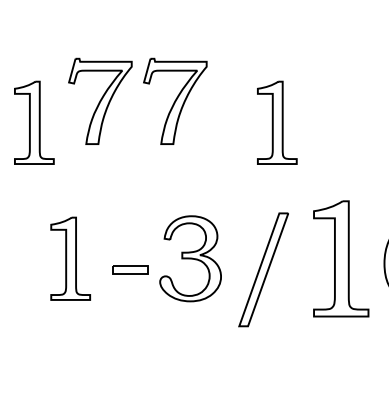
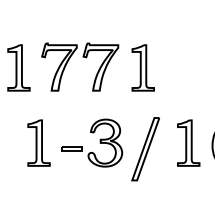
part: (142, 84) -> (82, 57), moved
part: (275, 122) -> (142, 67), moved
part: (341, 257) -> (188, 142), size x0.71

